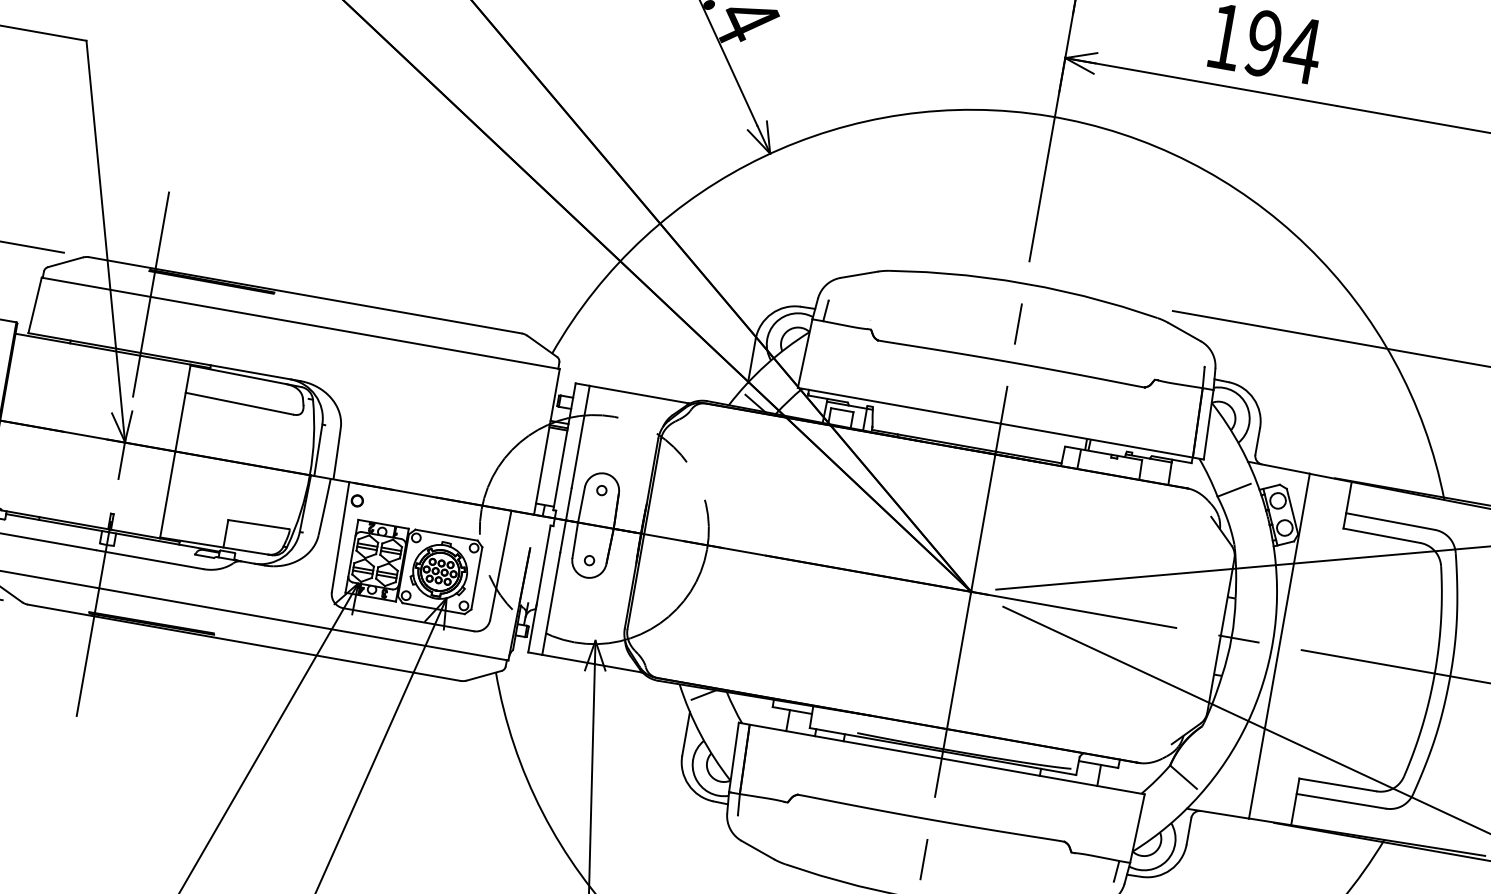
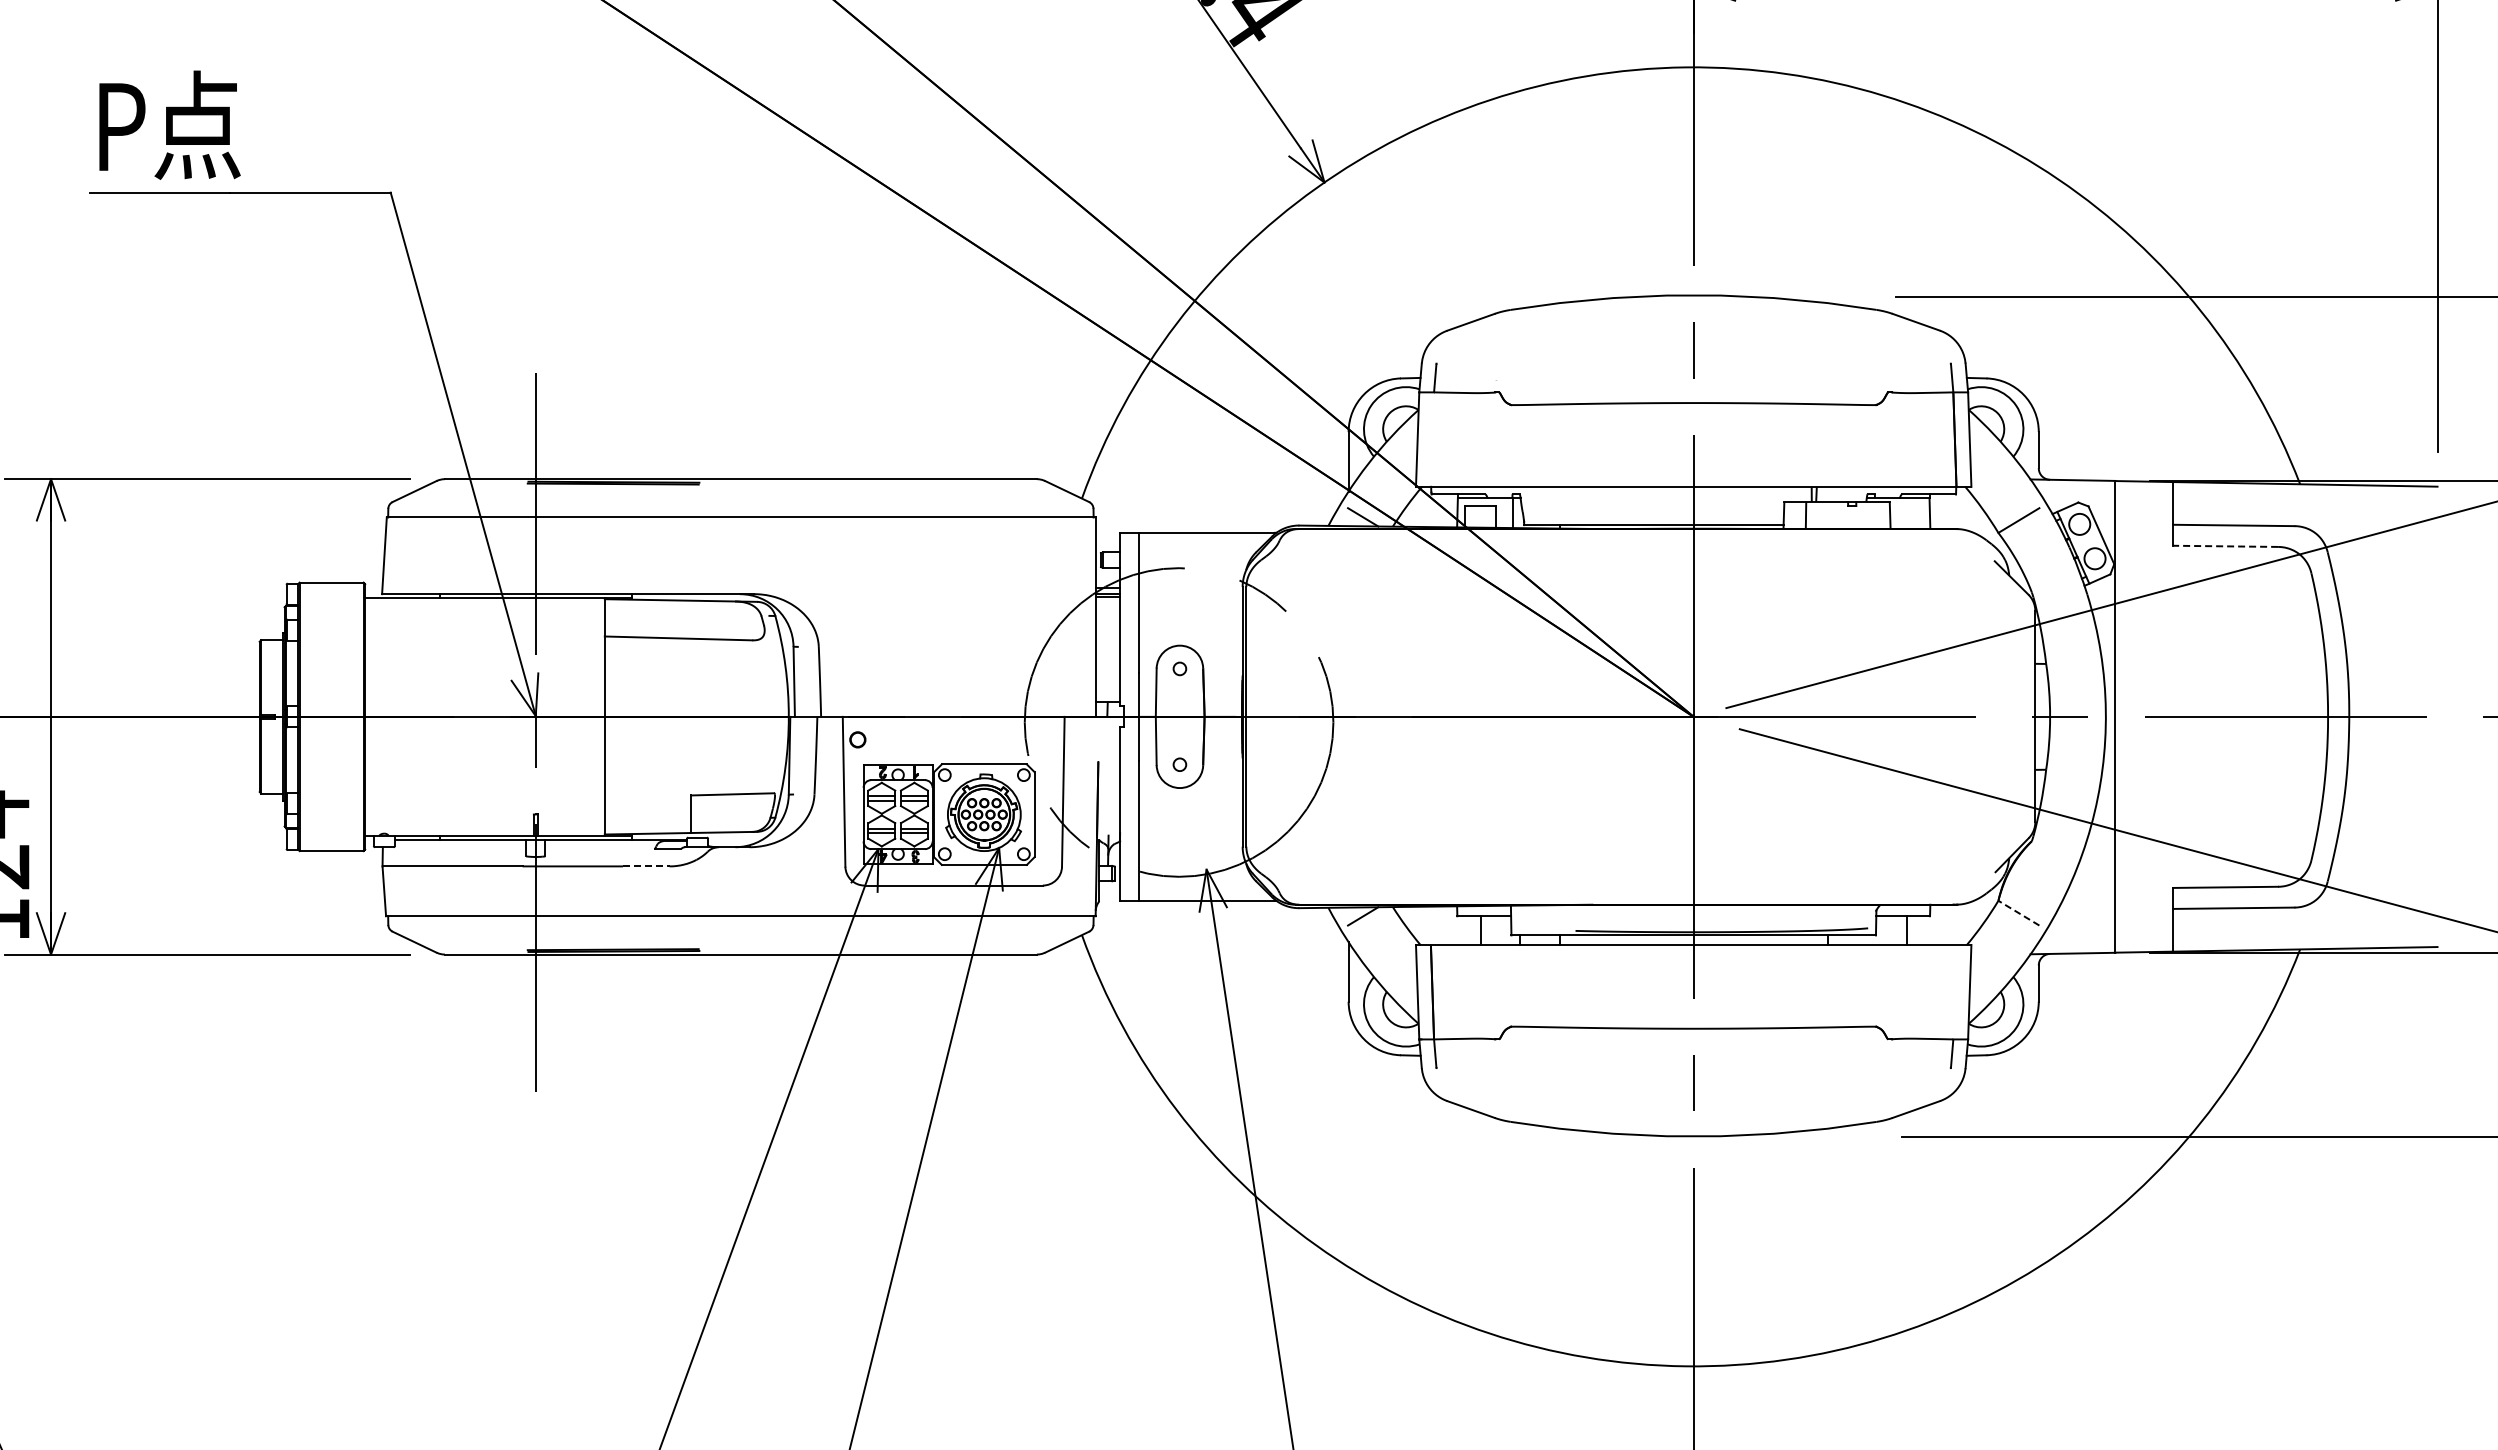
line: (1381, 535) -> (2225, 546), solid -> dashed
line: (186, 566) -> (646, 866), solid -> dashed
line: (1183, 777) -> (2018, 913), solid -> dashed

